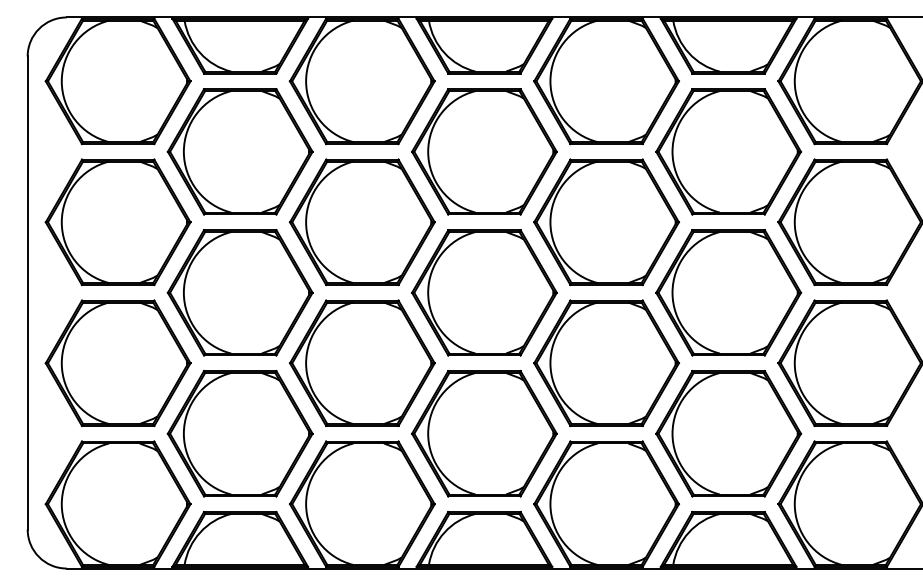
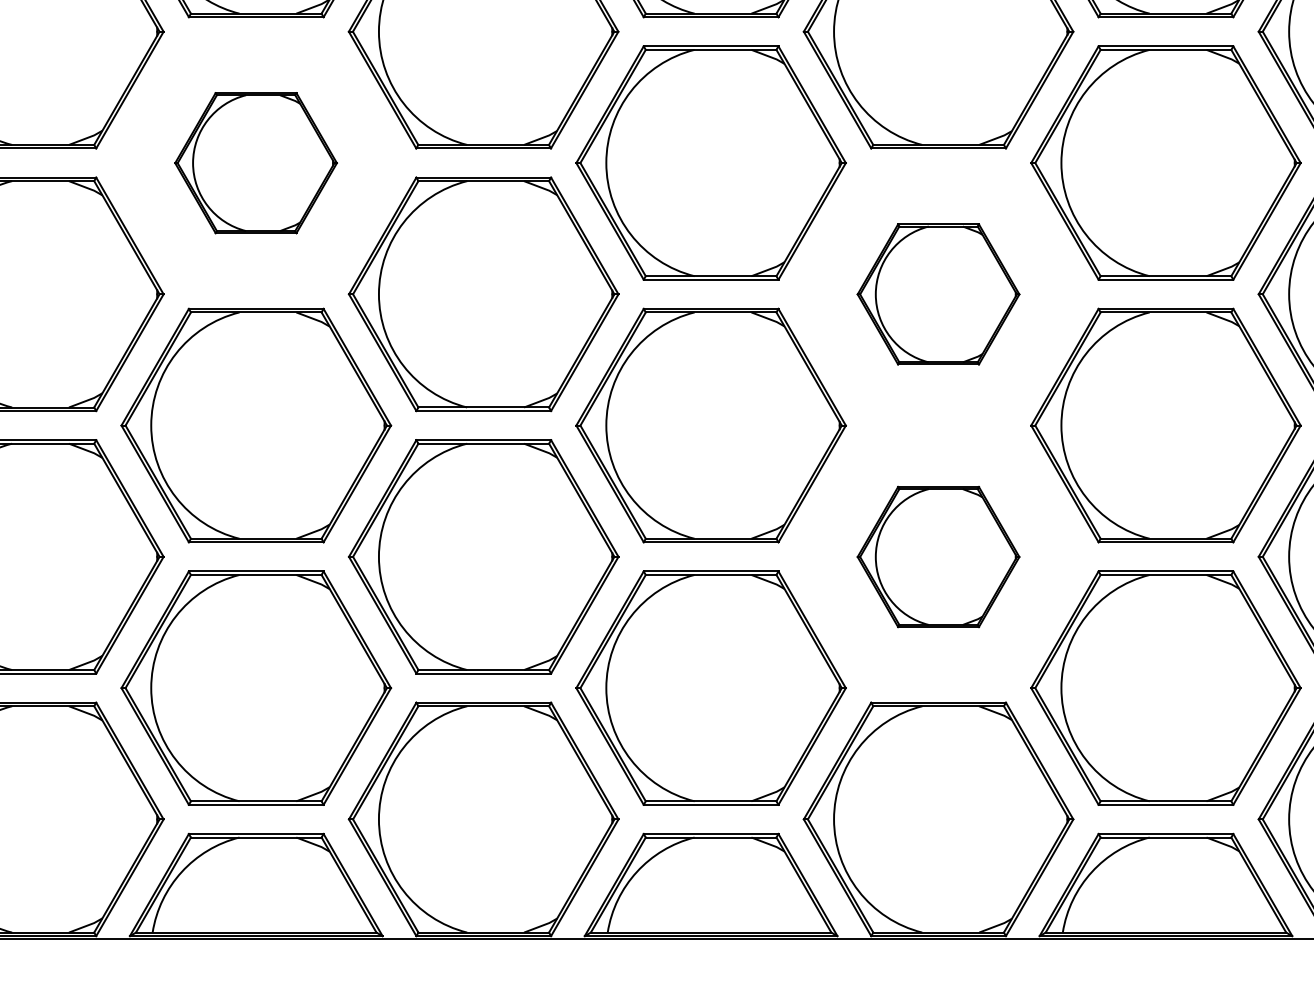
part: (239, 151) -> (254, 162), size x0.6
part: (606, 222) -> (938, 294), size x0.6
part: (606, 363) -> (938, 557), size x0.6

